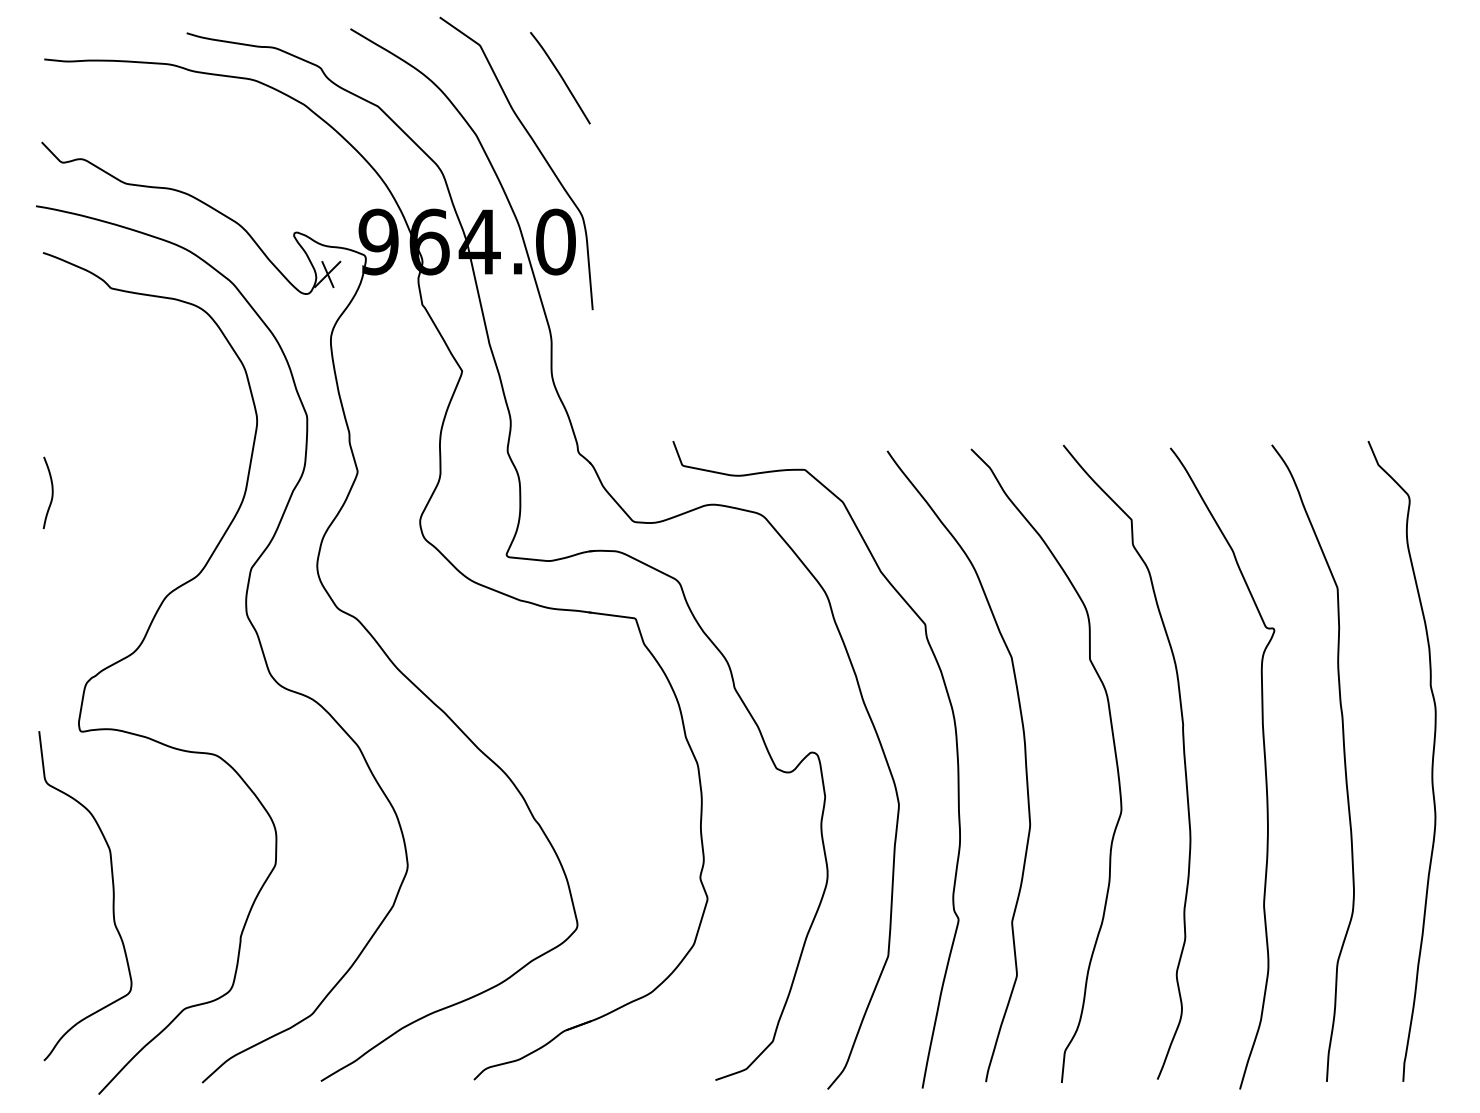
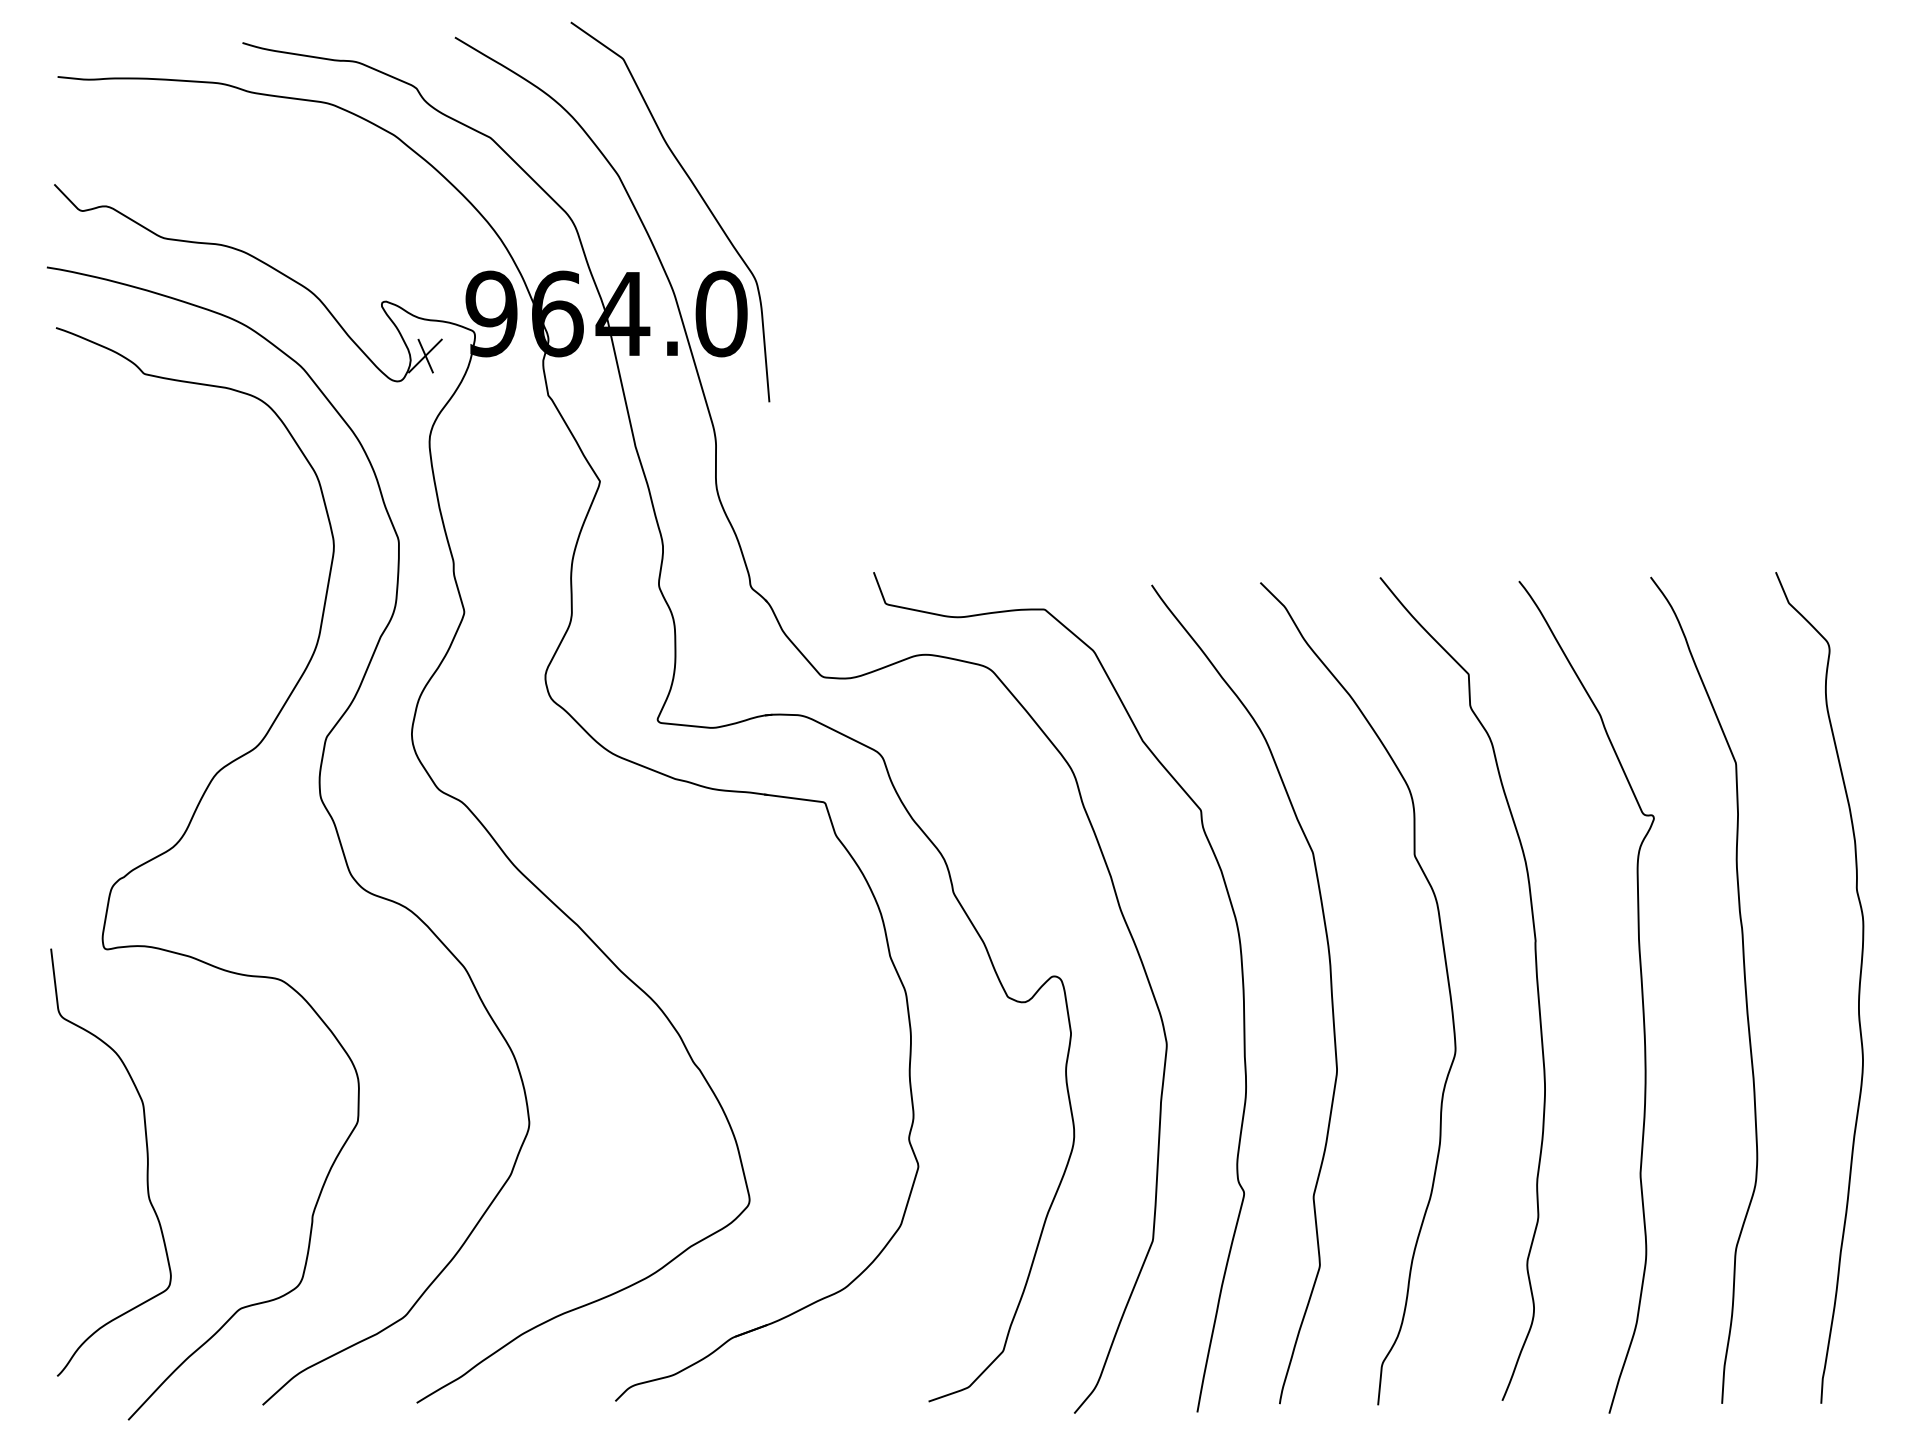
curve: (561, 78) -> (728, 101), removed
curve: (51, 492) -> (67, 639), removed

